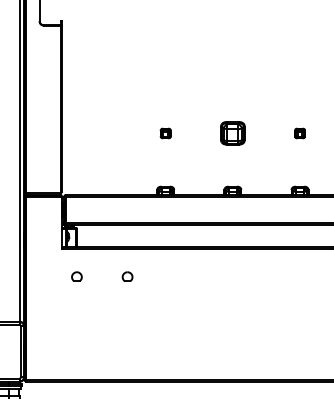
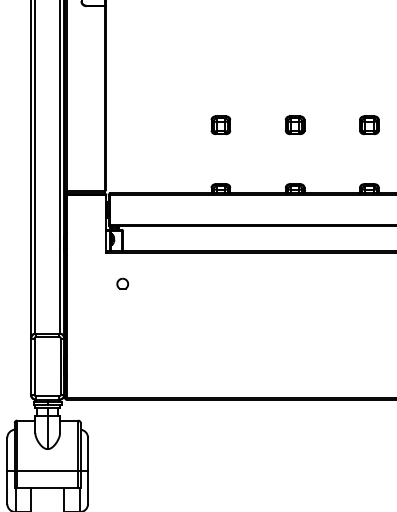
part: (165, 133) -> (220, 125), size x1.67
part: (232, 133) -> (294, 125), size x0.71
part: (300, 133) -> (369, 125), size x1.67
part: (127, 276) -> (178, 283), removed

